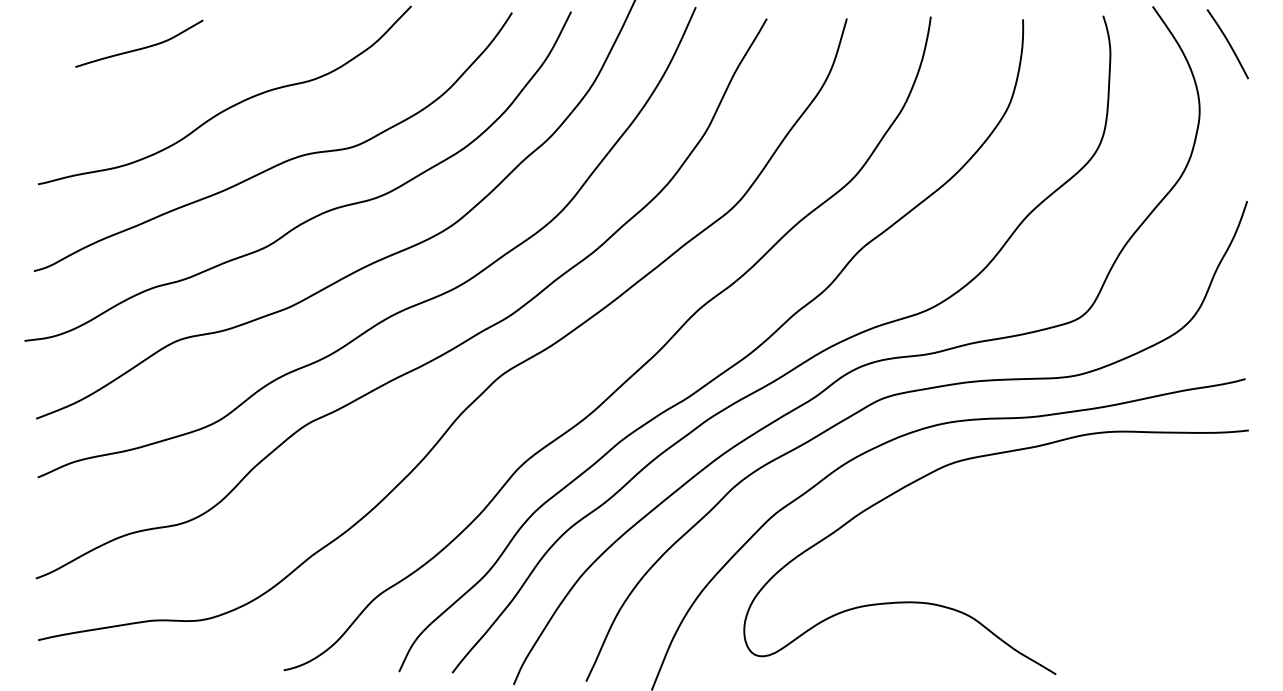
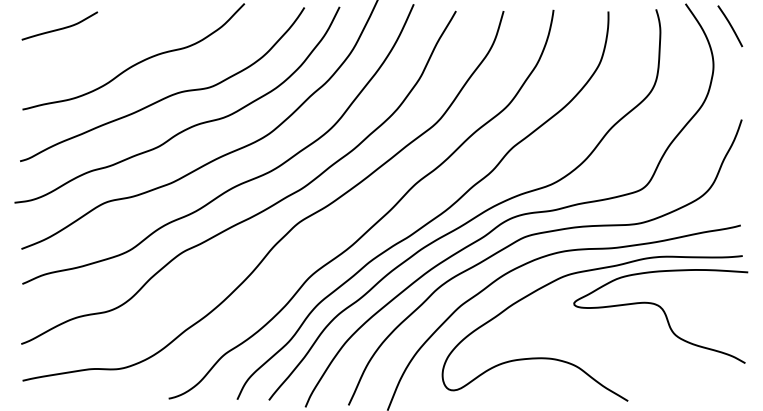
curve: (138, 47) -> (59, 28), moved
curve: (1117, 530) -> (664, 315), added

